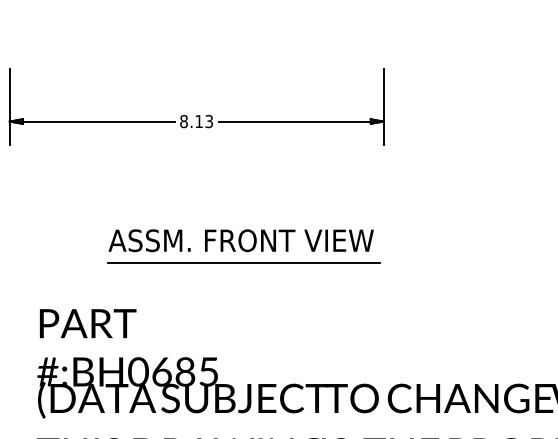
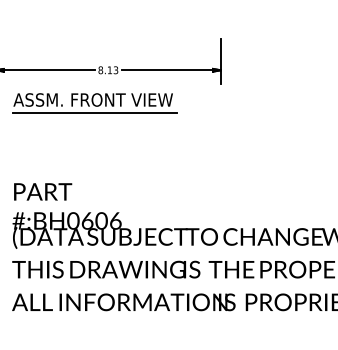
part: (243, 246) -> (94, 103), moved
text: (196, 371) -> (108, 220), #:BH0685 -> #:BH0606

